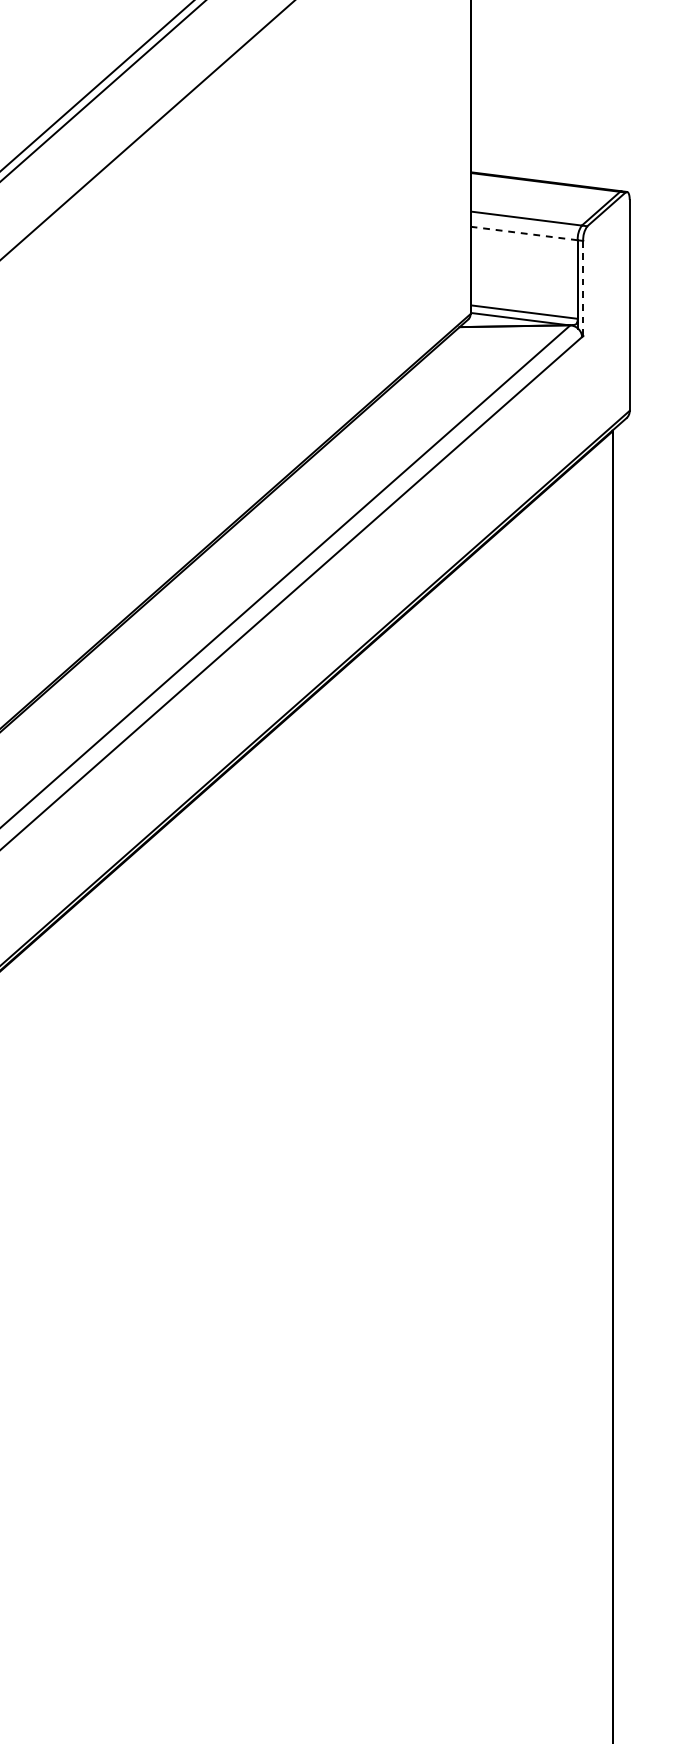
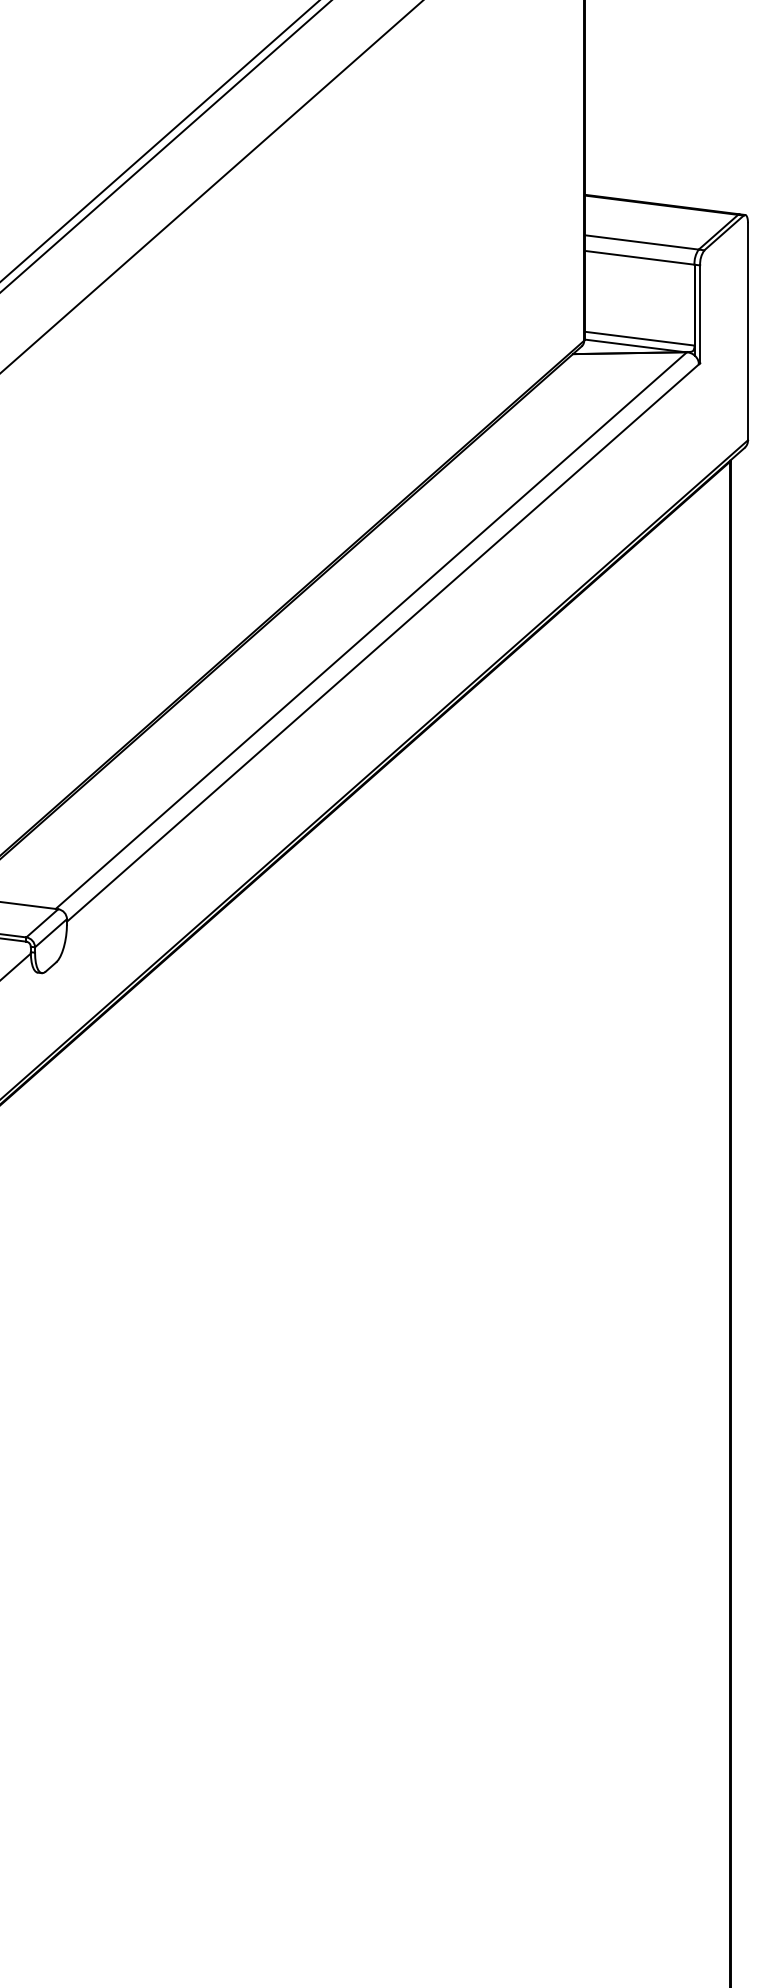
line: (524, 233) -> (639, 257), dashed -> solid
line: (583, 288) -> (700, 314), dashed -> solid

